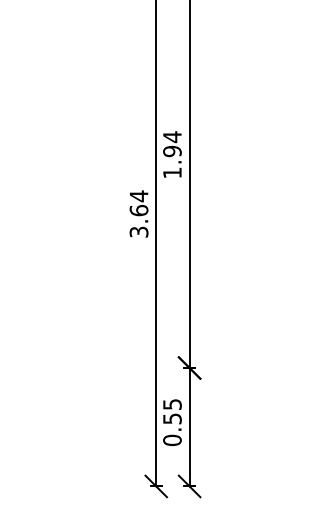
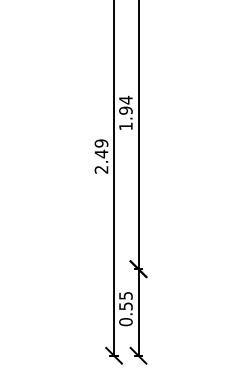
text: (138, 213) -> (101, 156), 3.64 -> 2.49

